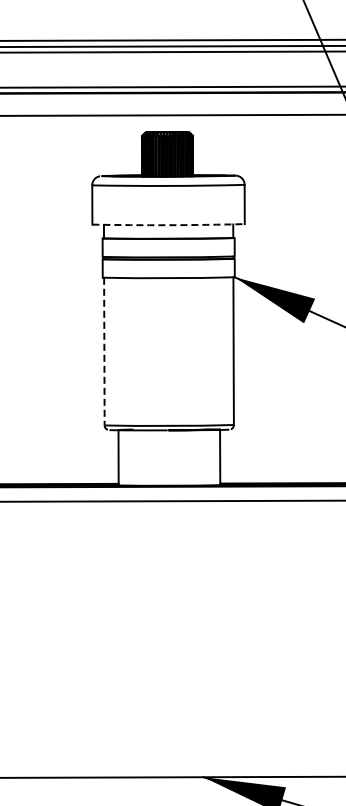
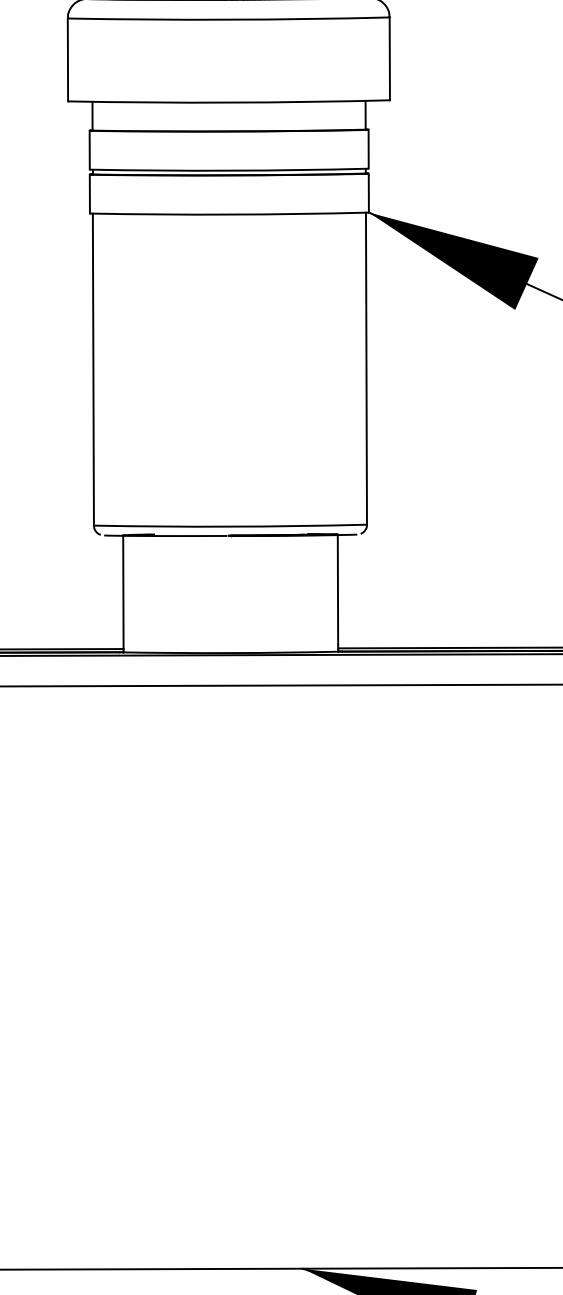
arc: (168, 225) -> (228, 103), dashed -> solid
line: (104, 351) -> (93, 369), dashed -> solid

